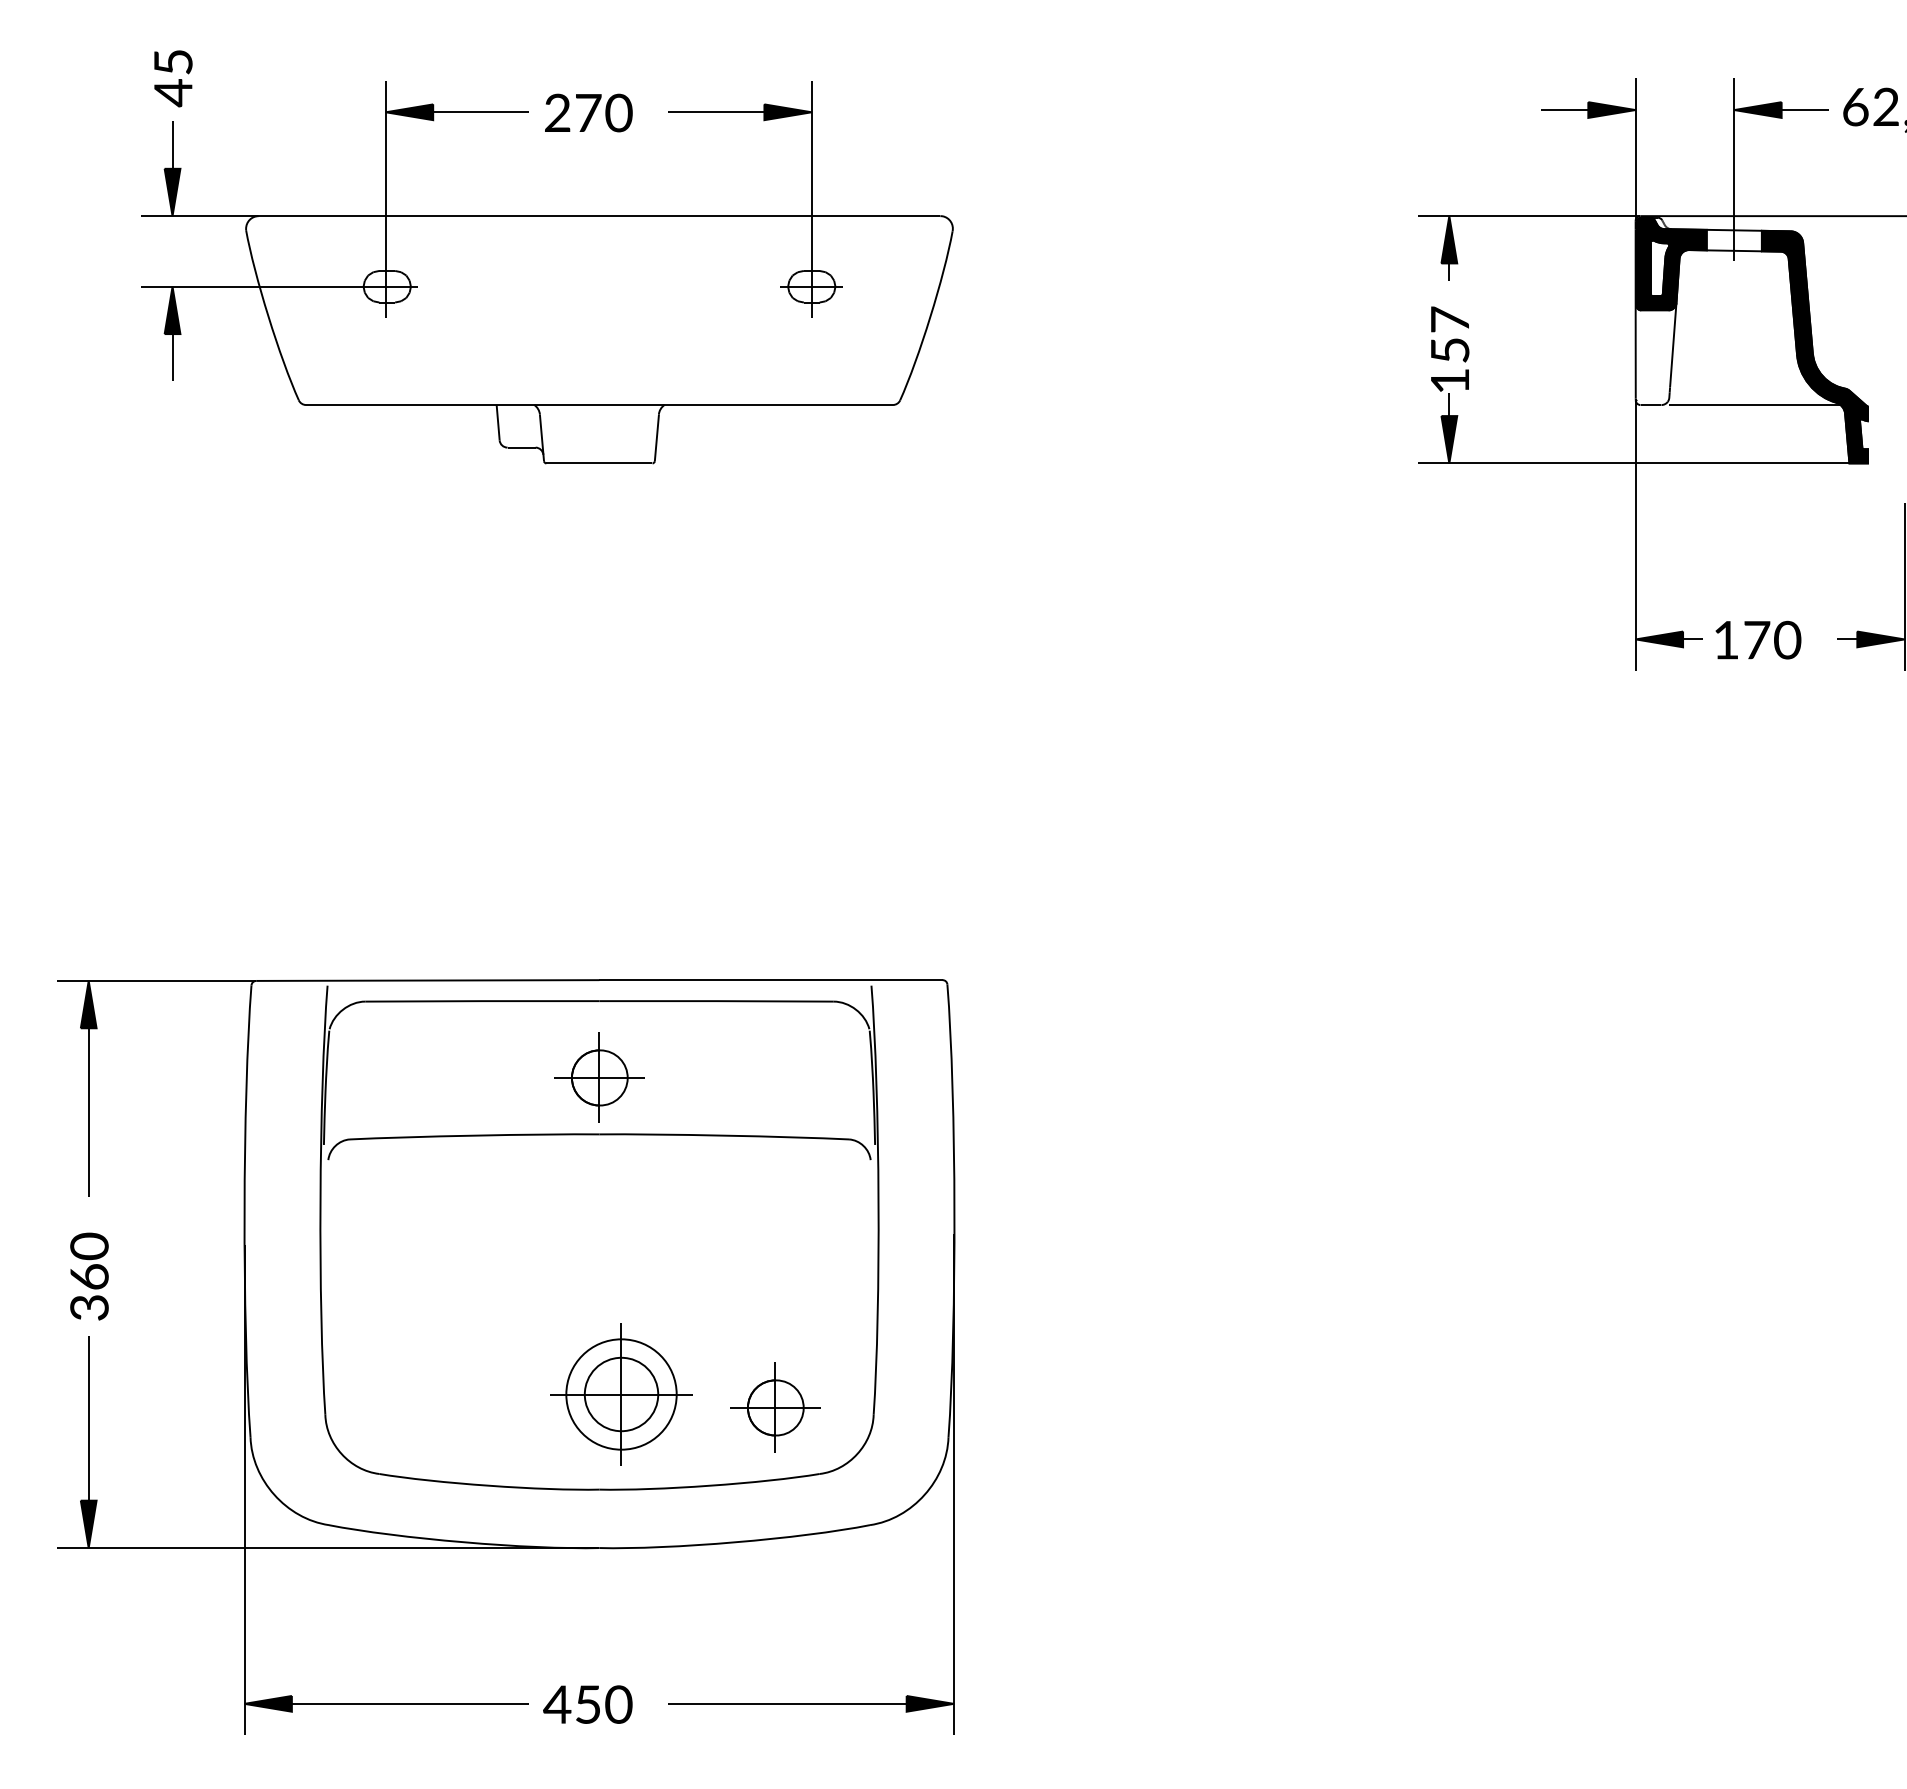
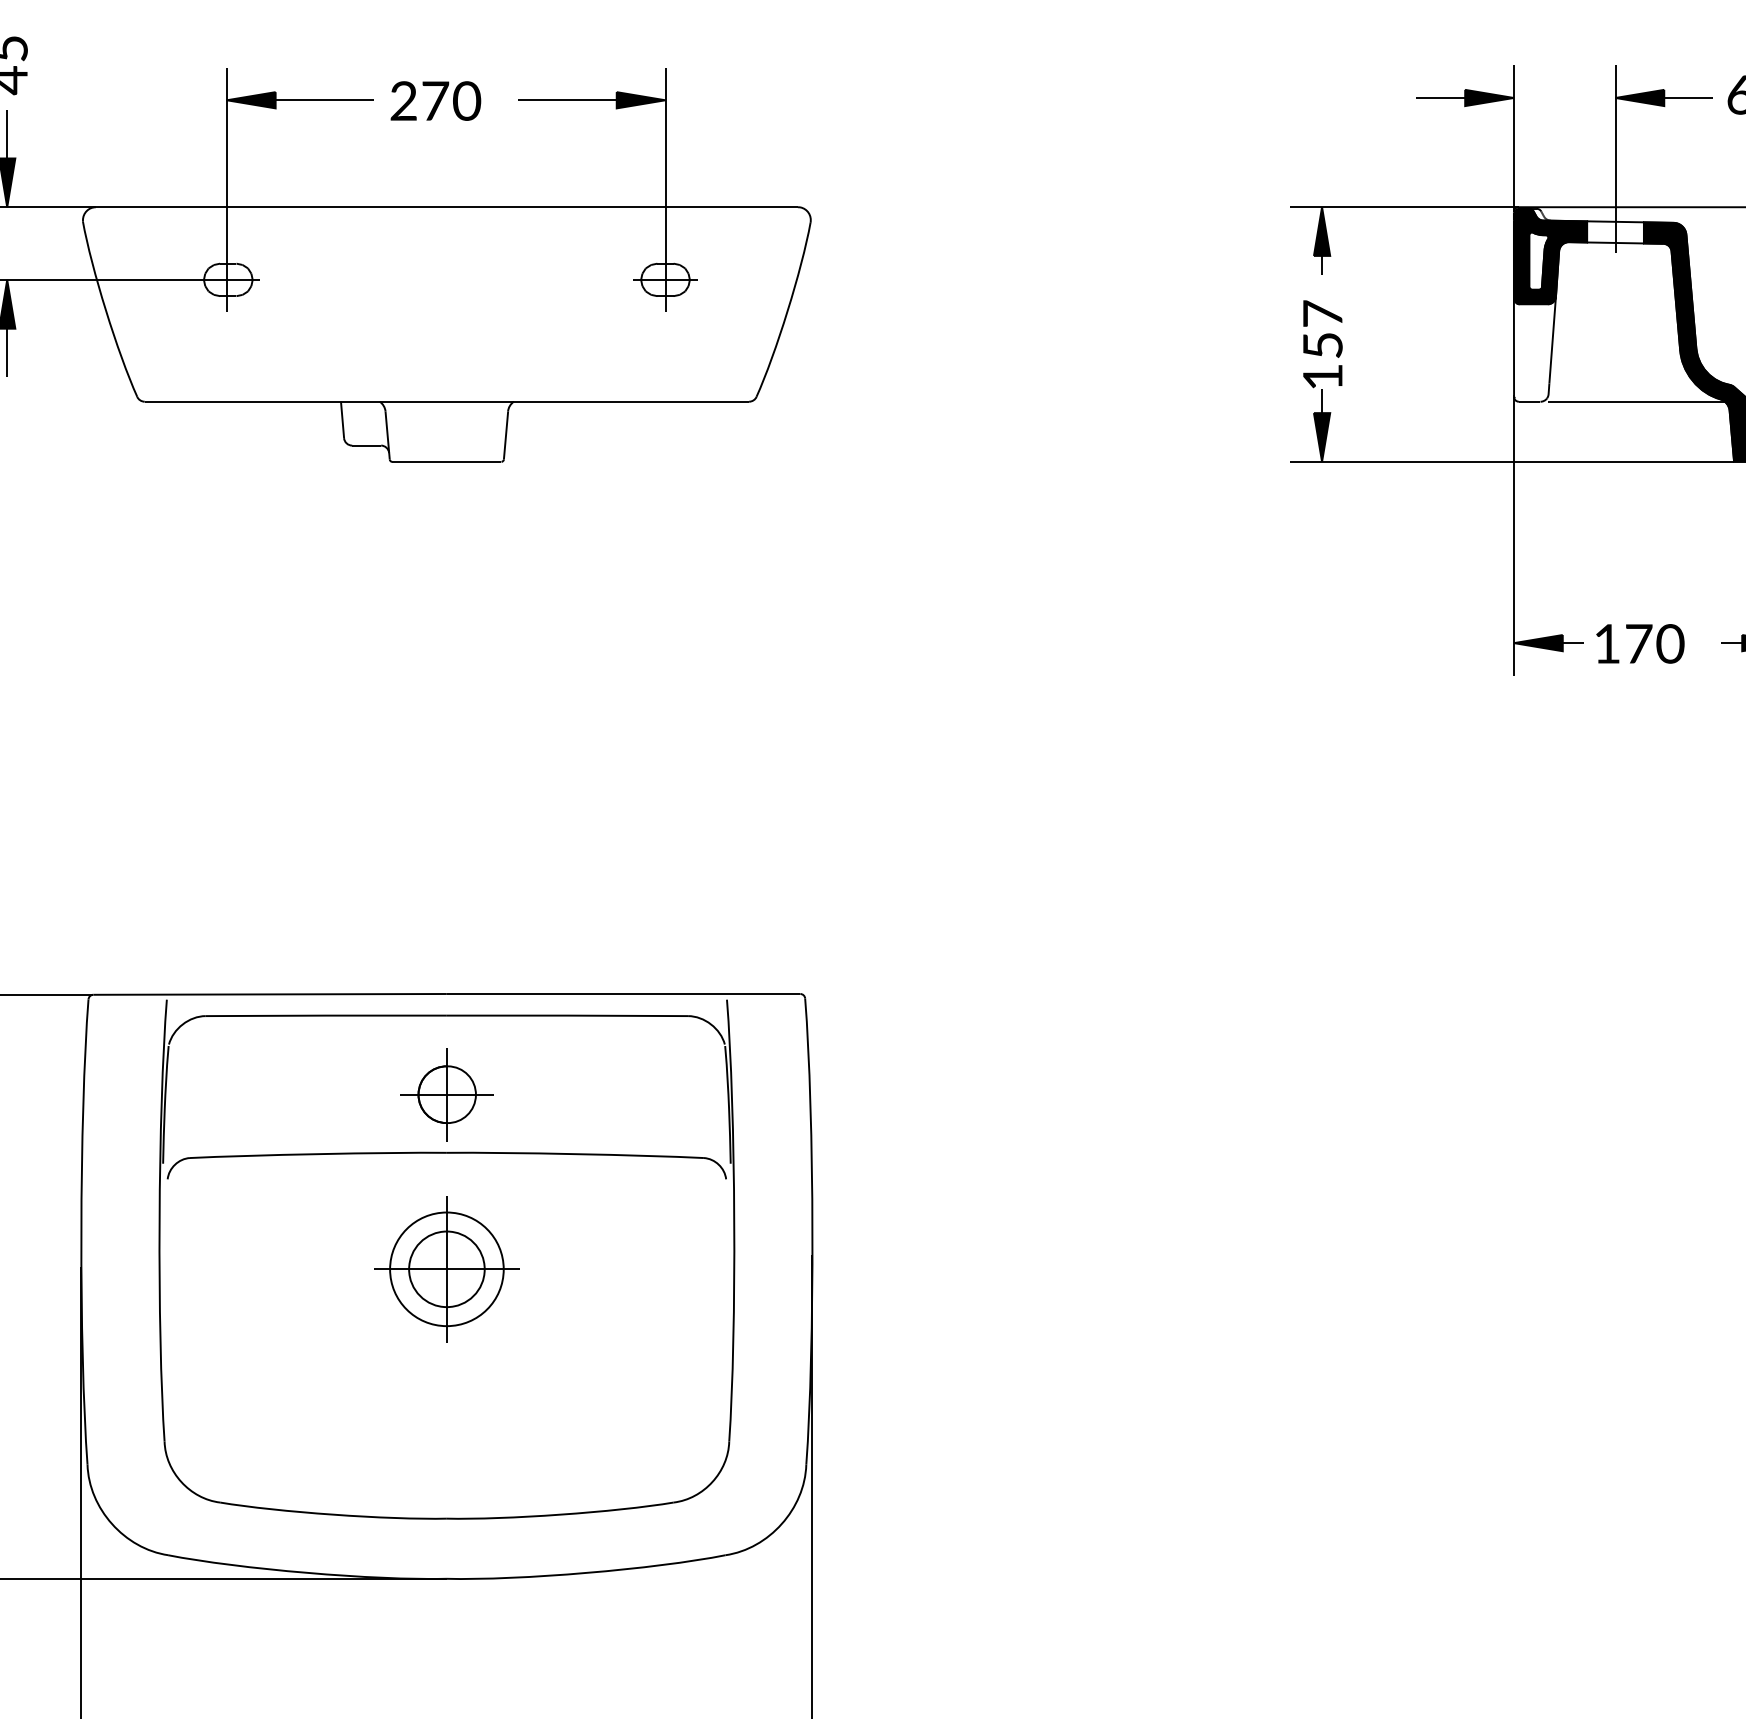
part: (621, 1394) -> (446, 1269), moved
part: (775, 1407) -> (628, 1434), removed

